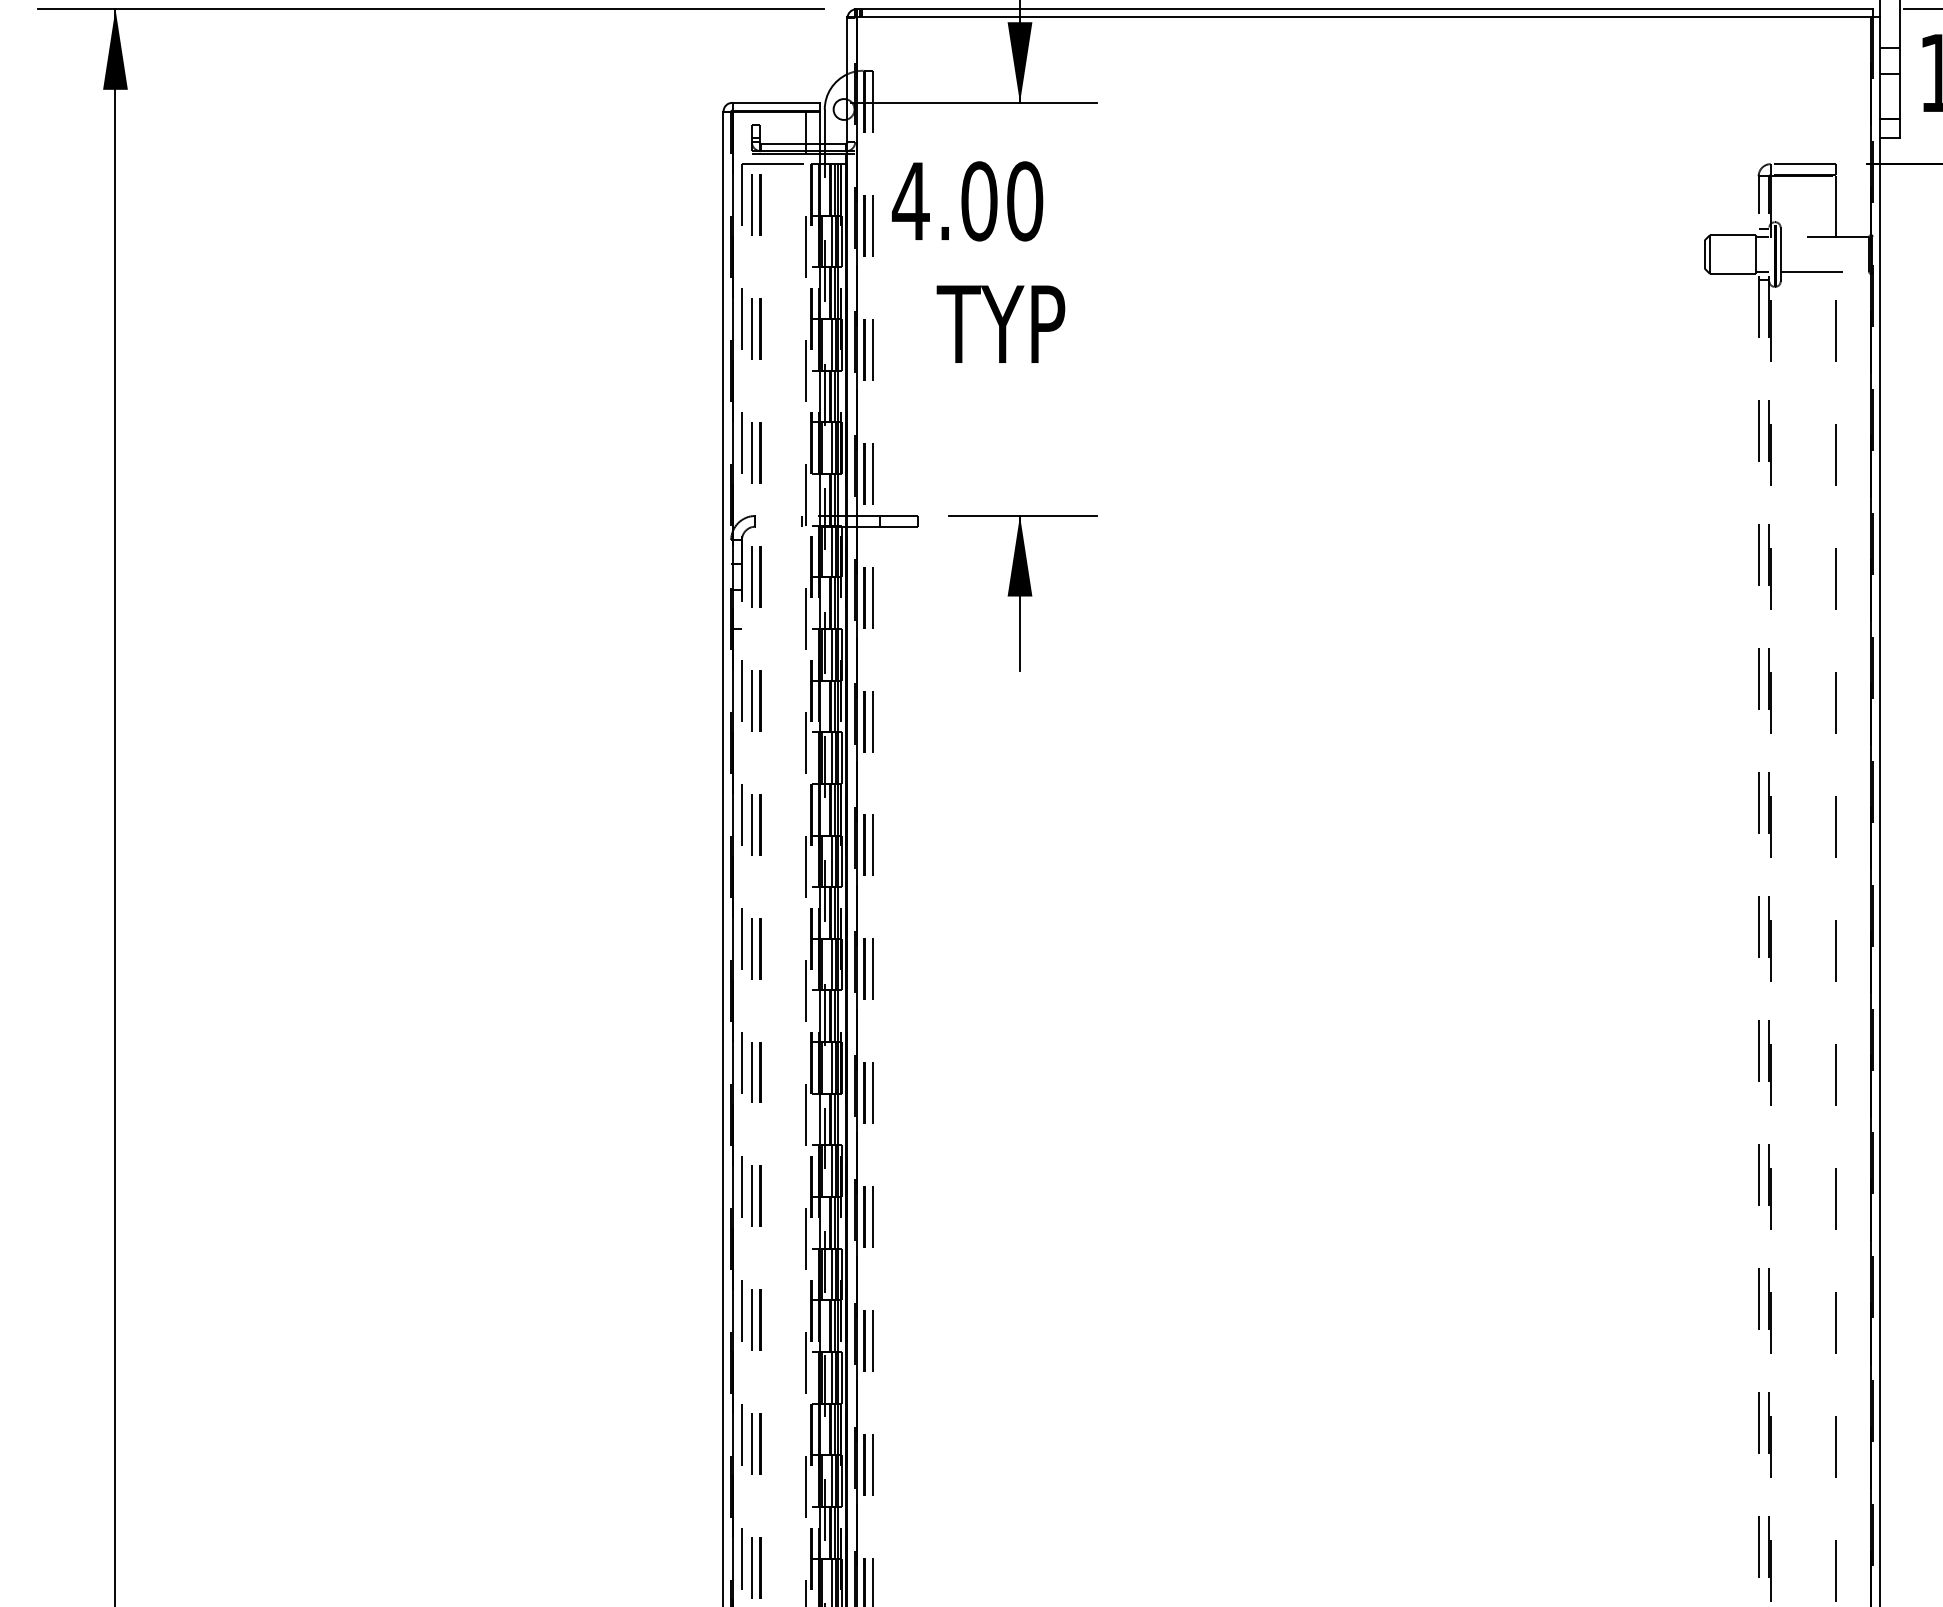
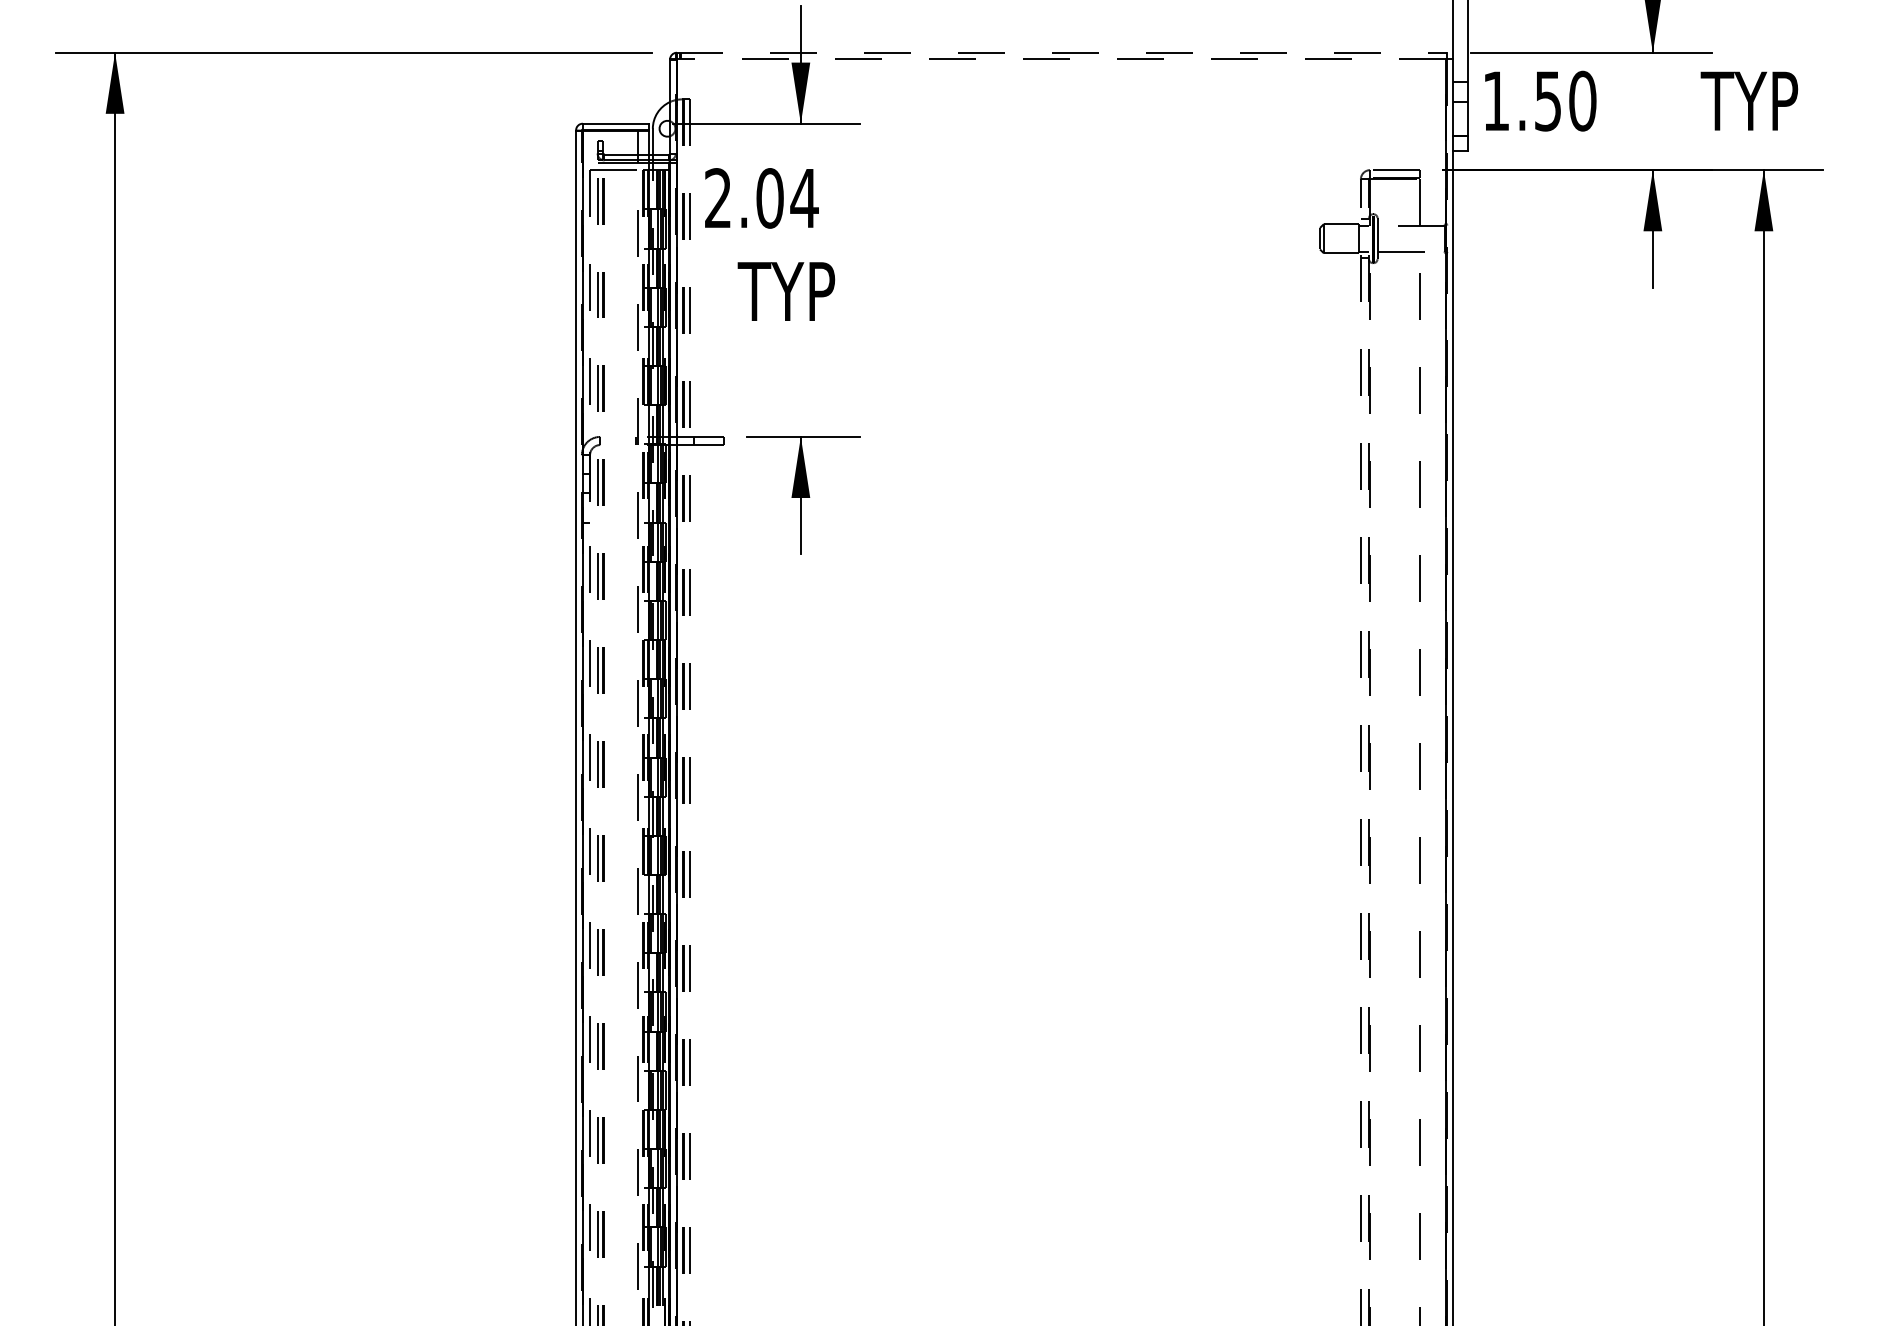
line: (1363, 8) -> (1061, 52), solid -> dashed
line: (1363, 16) -> (1061, 58), solid -> dashed
text: (966, 201) -> (760, 198), 4.00 -> 2.04

